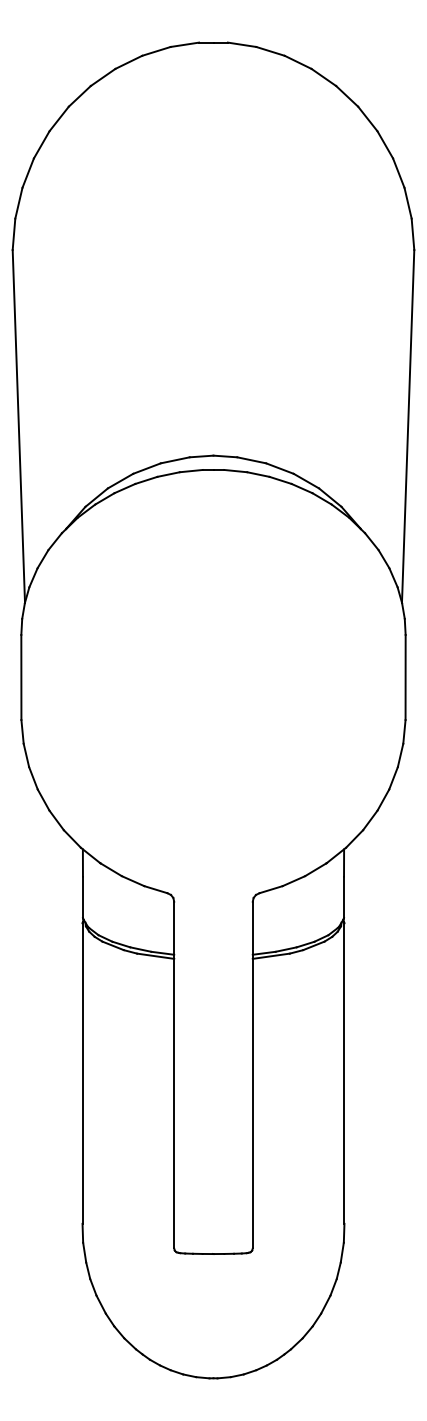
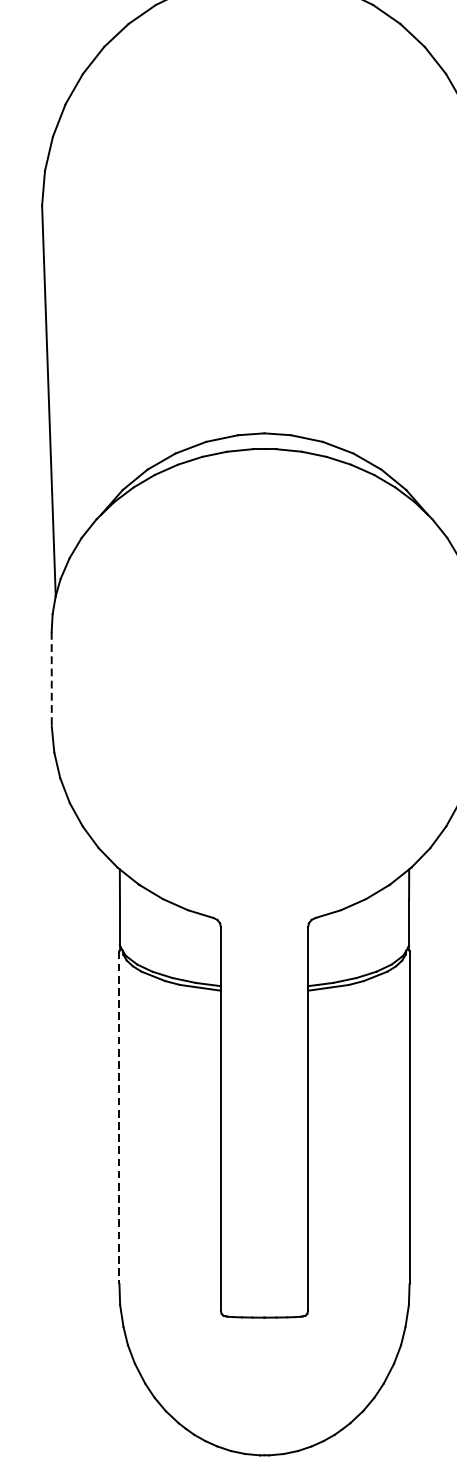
line: (21, 677) -> (51, 679), solid -> dashed
line: (82, 1074) -> (119, 1118), solid -> dashed

